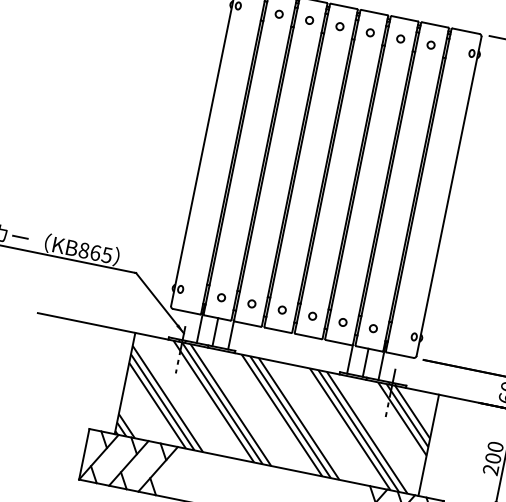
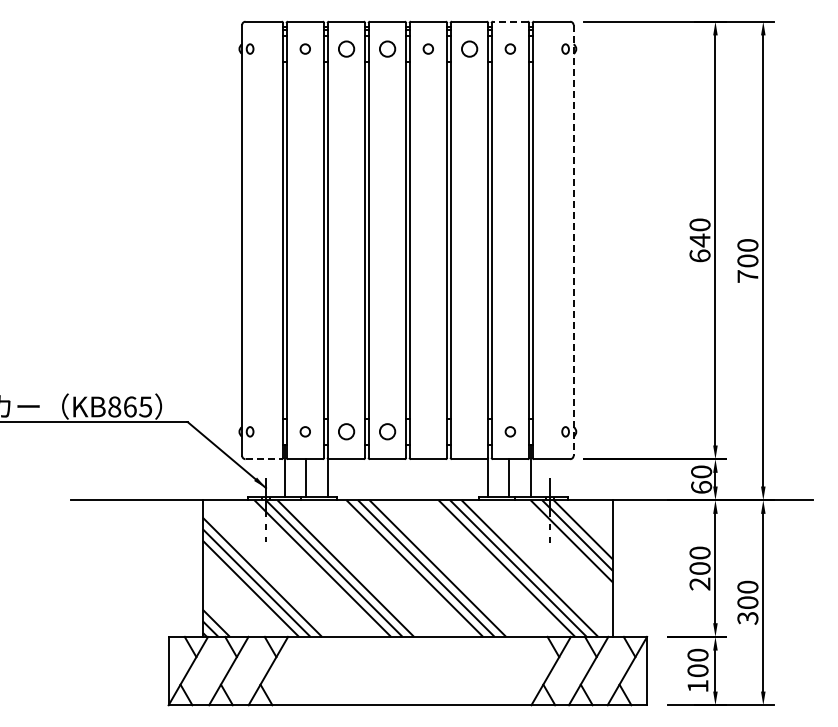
circle: (309, 19) -> (345, 48), size x1.6
line: (434, 24) -> (509, 21), solid -> dashed
circle: (339, 26) -> (386, 48), size x1.6
circle: (400, 38) -> (468, 48), size x1.6
line: (448, 196) -> (573, 240), solid -> dashed
circle: (251, 303) -> (345, 431), size x1.6
circle: (281, 309) -> (386, 431), size x1.6
line: (187, 312) -> (264, 459), solid -> dashed
circle: (312, 315) -> (427, 431), removed
circle: (342, 322) -> (468, 431), removed

